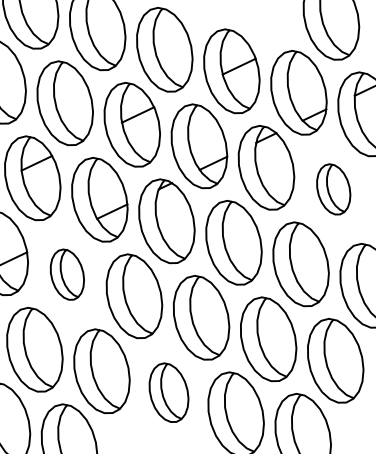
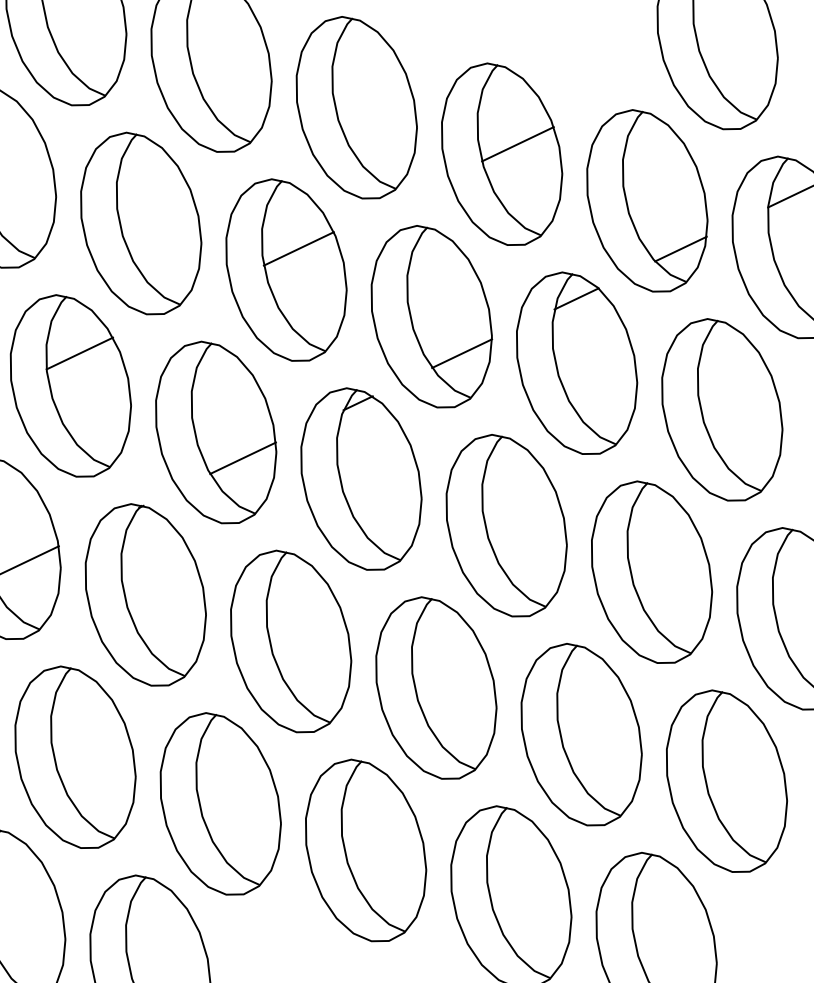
part: (333, 189) -> (722, 410), size x1.67
part: (67, 274) -> (146, 594), size x1.67
part: (168, 392) -> (364, 849), size x1.43

